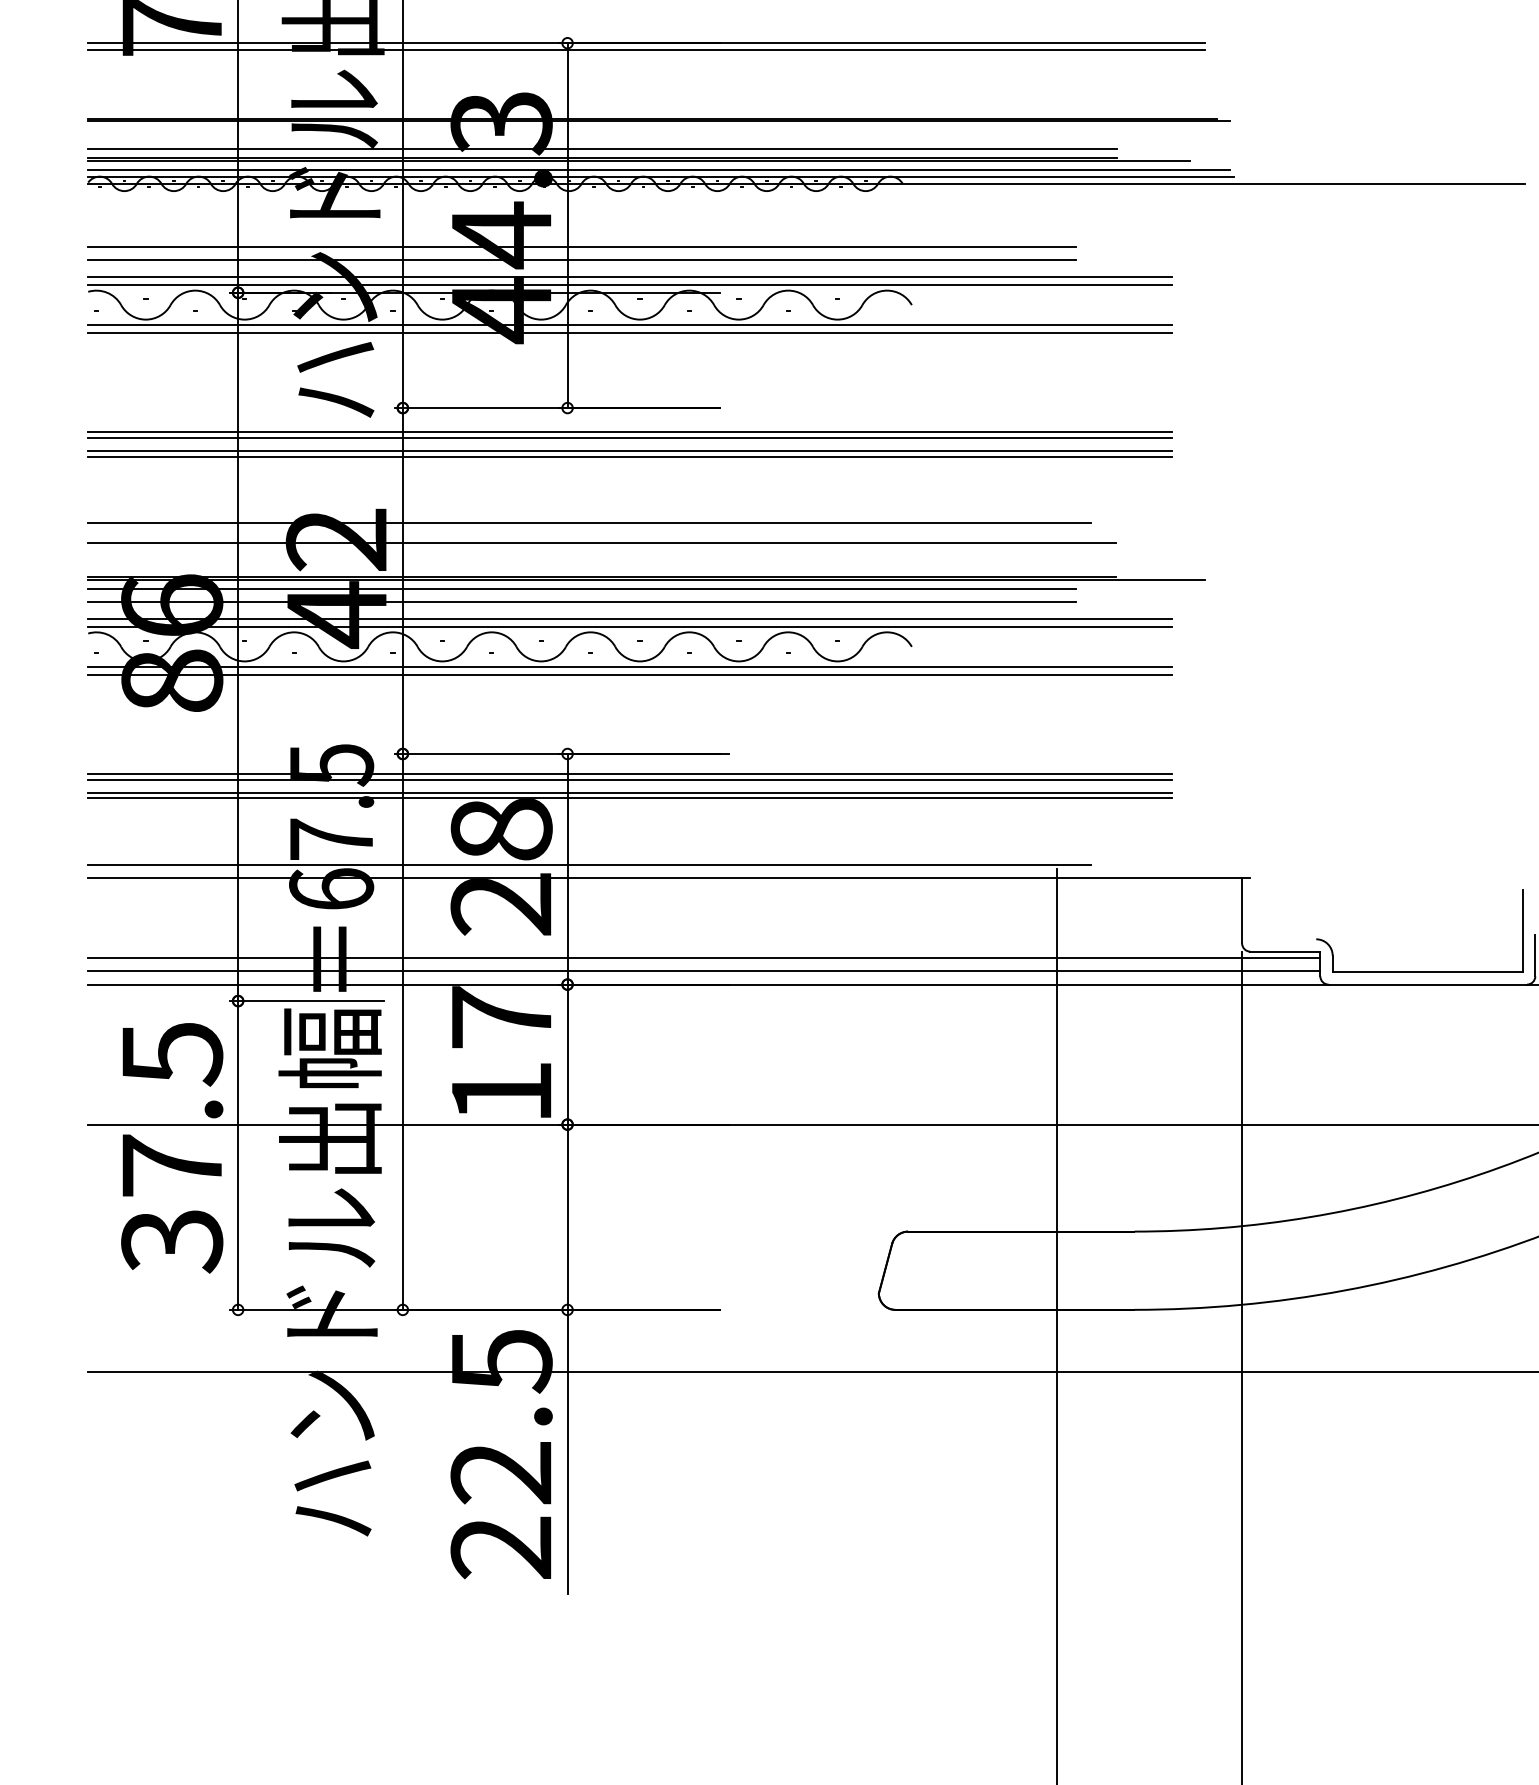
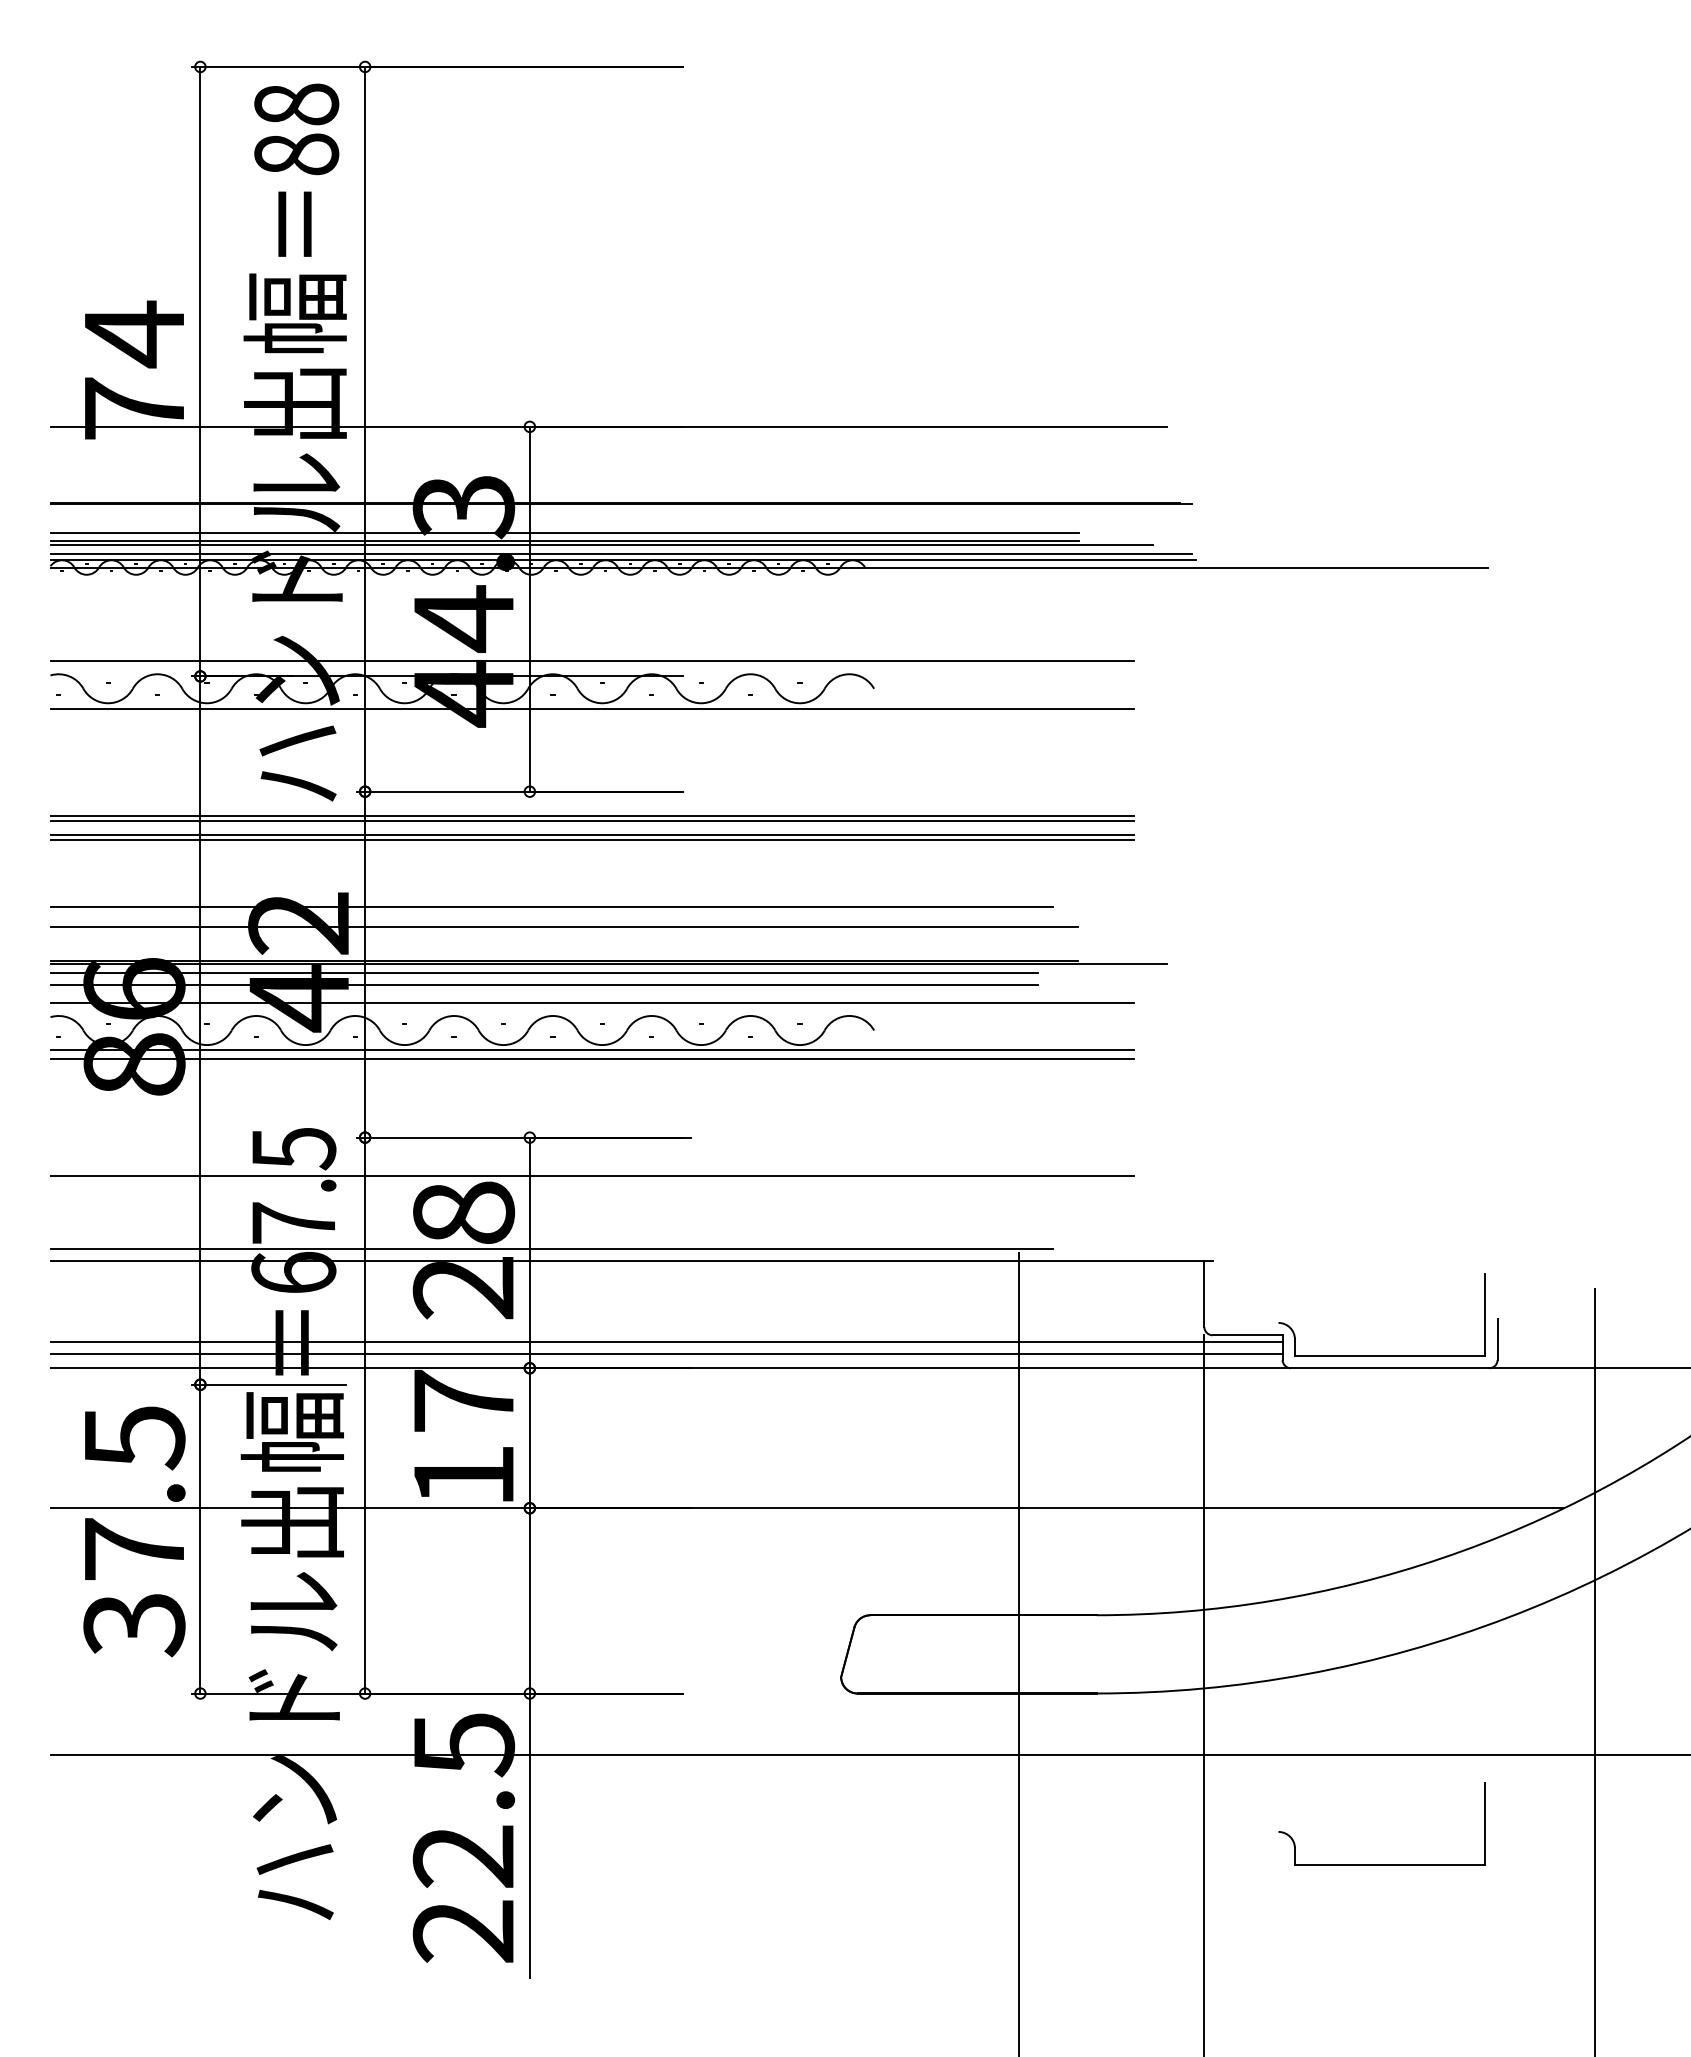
line: (646, 49) -> (608, 433), removed
line: (582, 247) -> (544, 631), removed
line: (582, 259) -> (544, 643), removed
line: (630, 285) -> (592, 669), removed
line: (630, 332) -> (592, 716), removed
line: (630, 626) -> (592, 1010), removed
line: (630, 773) -> (592, 1157), removed
line: (630, 779) -> (592, 1163), removed
line: (630, 798) -> (592, 1182), removed
part: (1419, 1480) -> (1381, 1864), added

